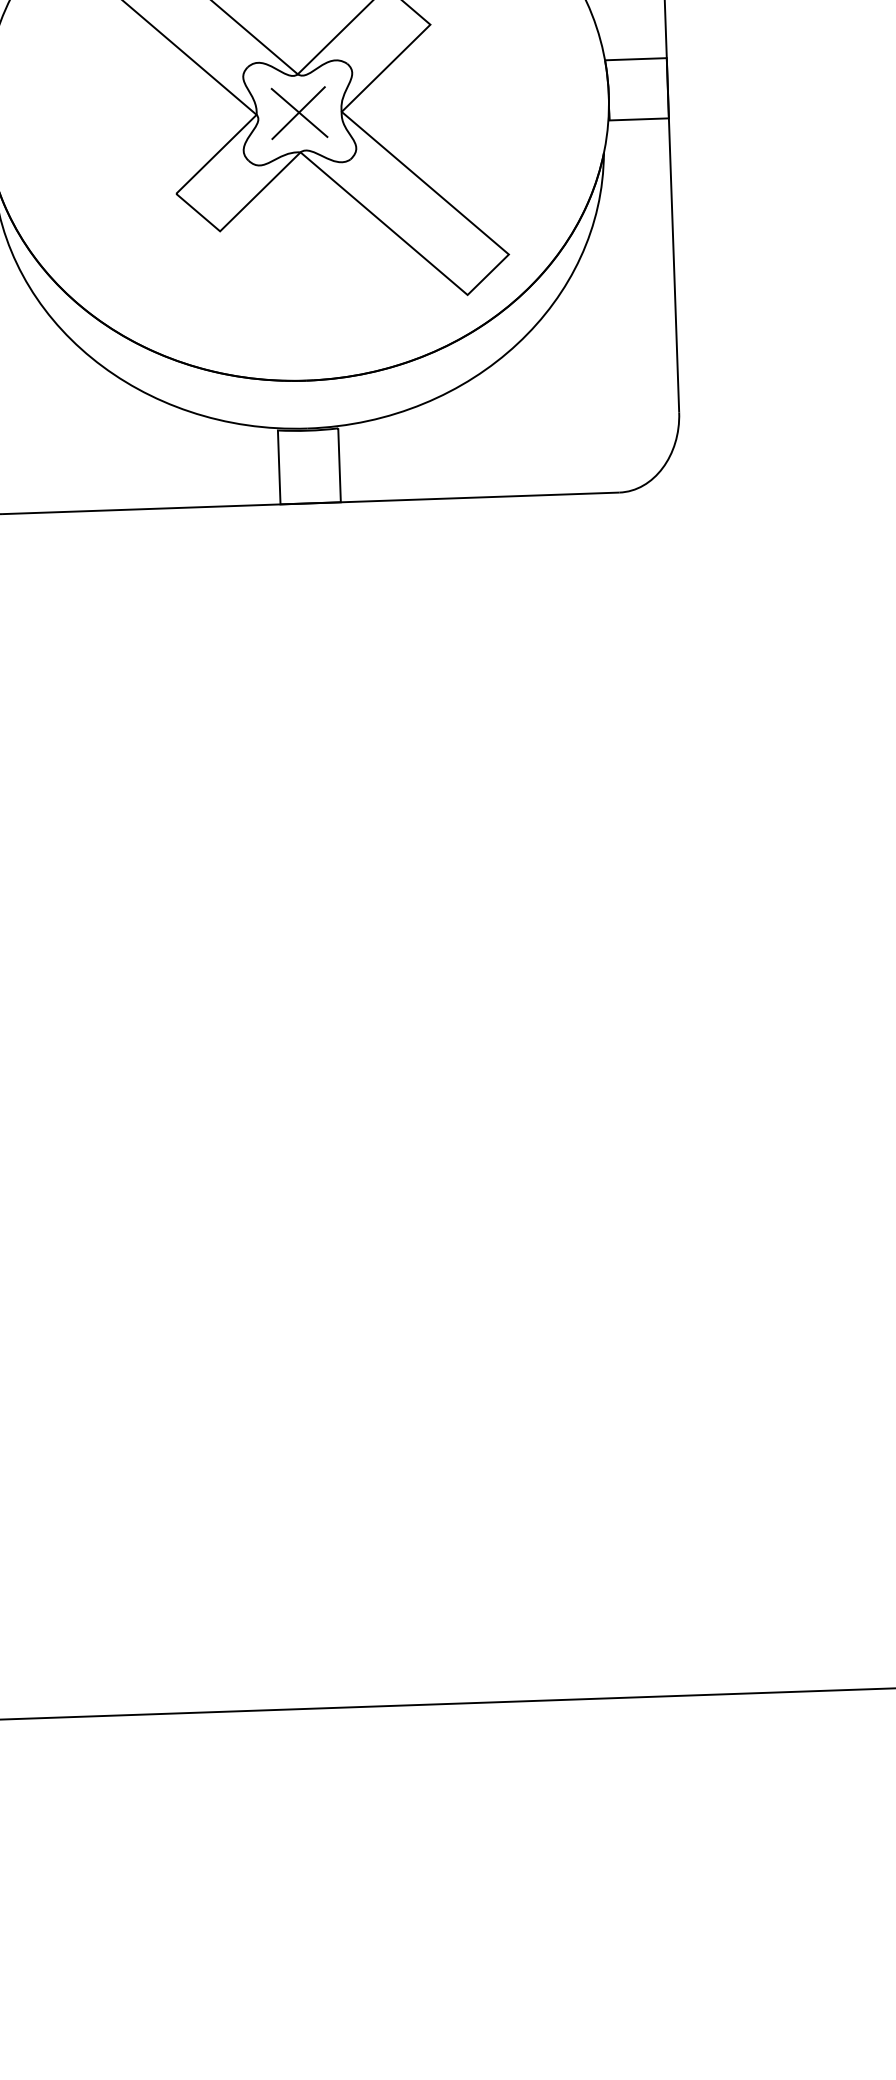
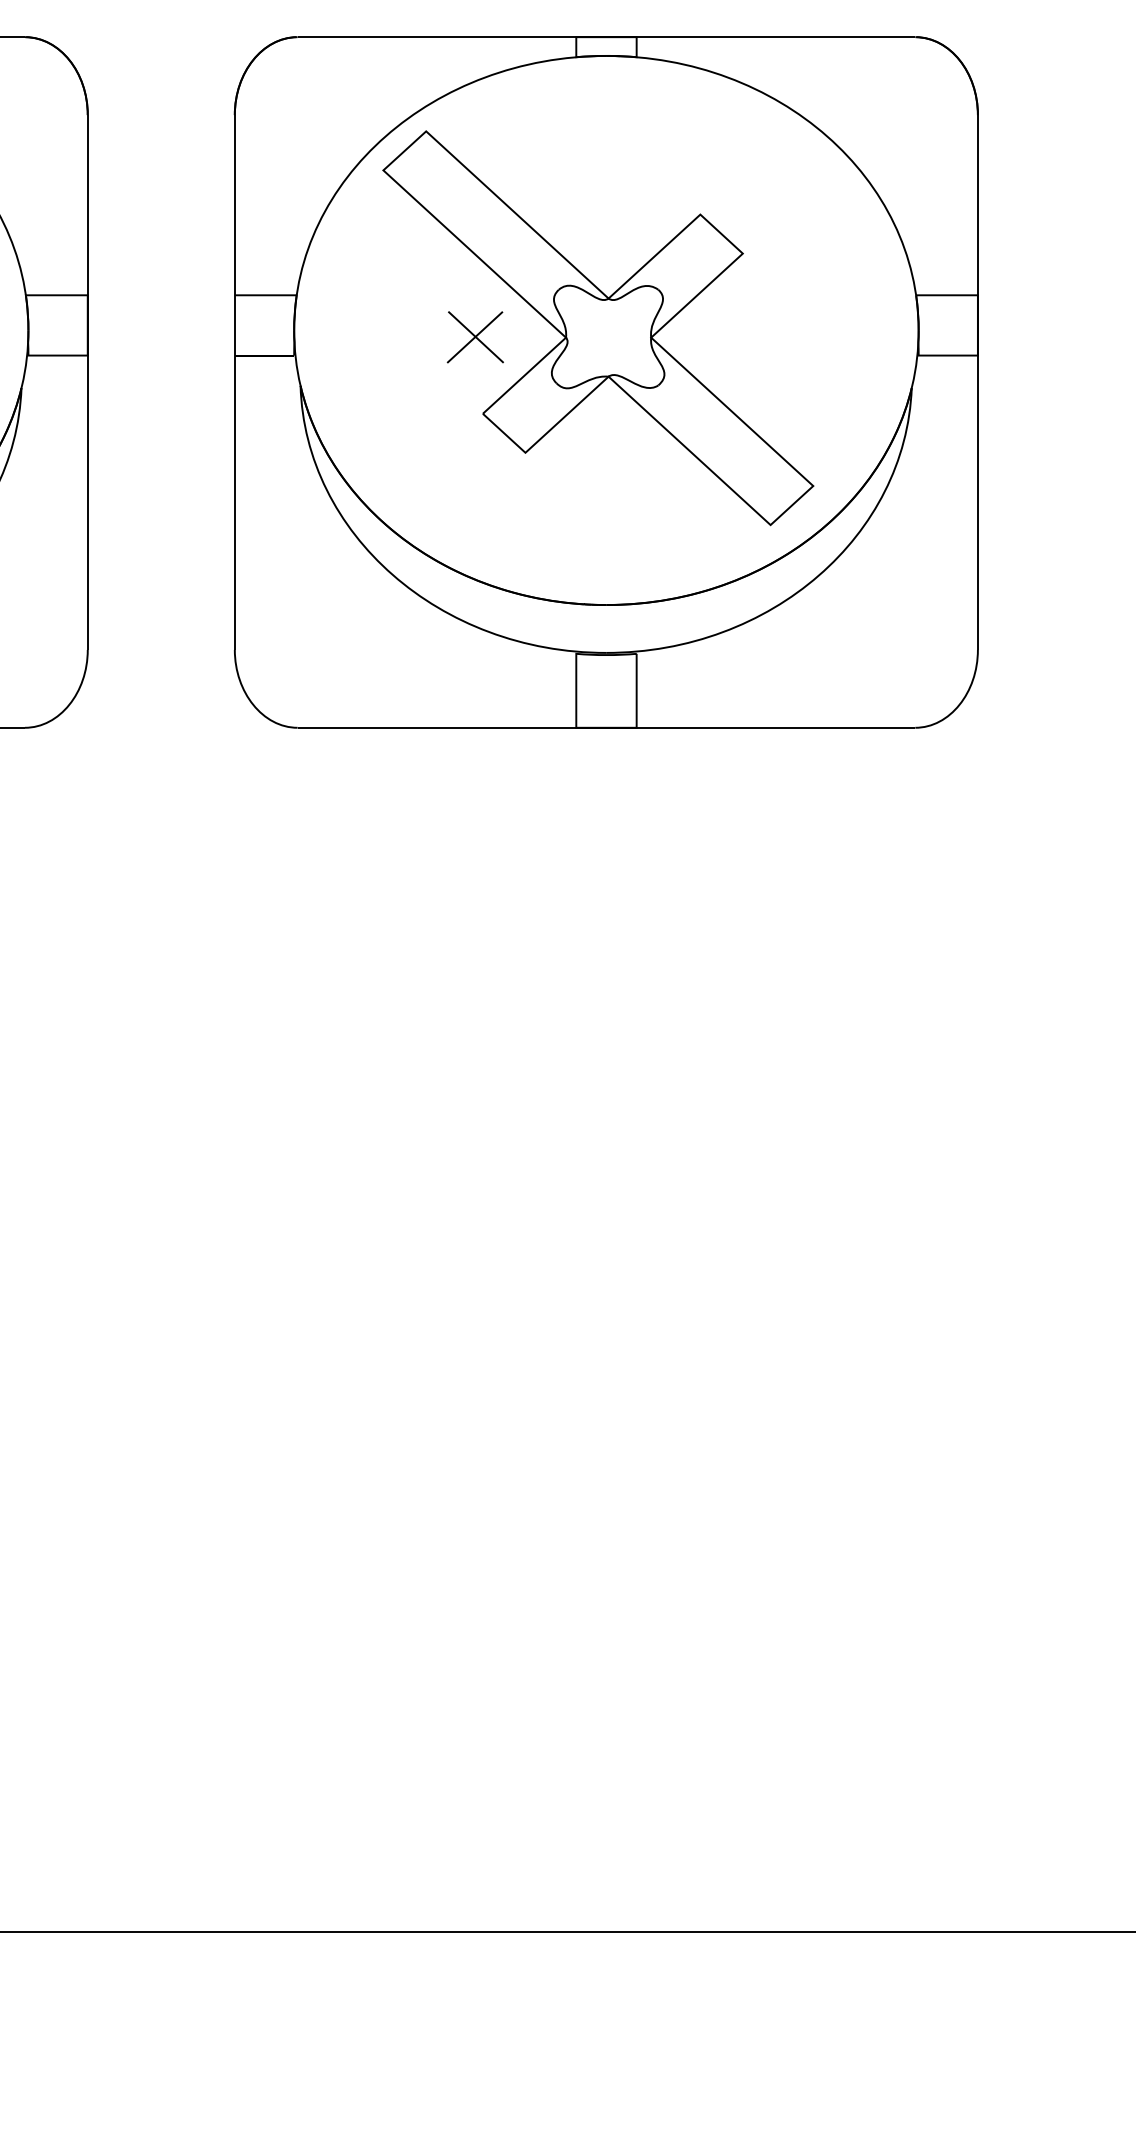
part: (298, 113) -> (474, 337), moved

